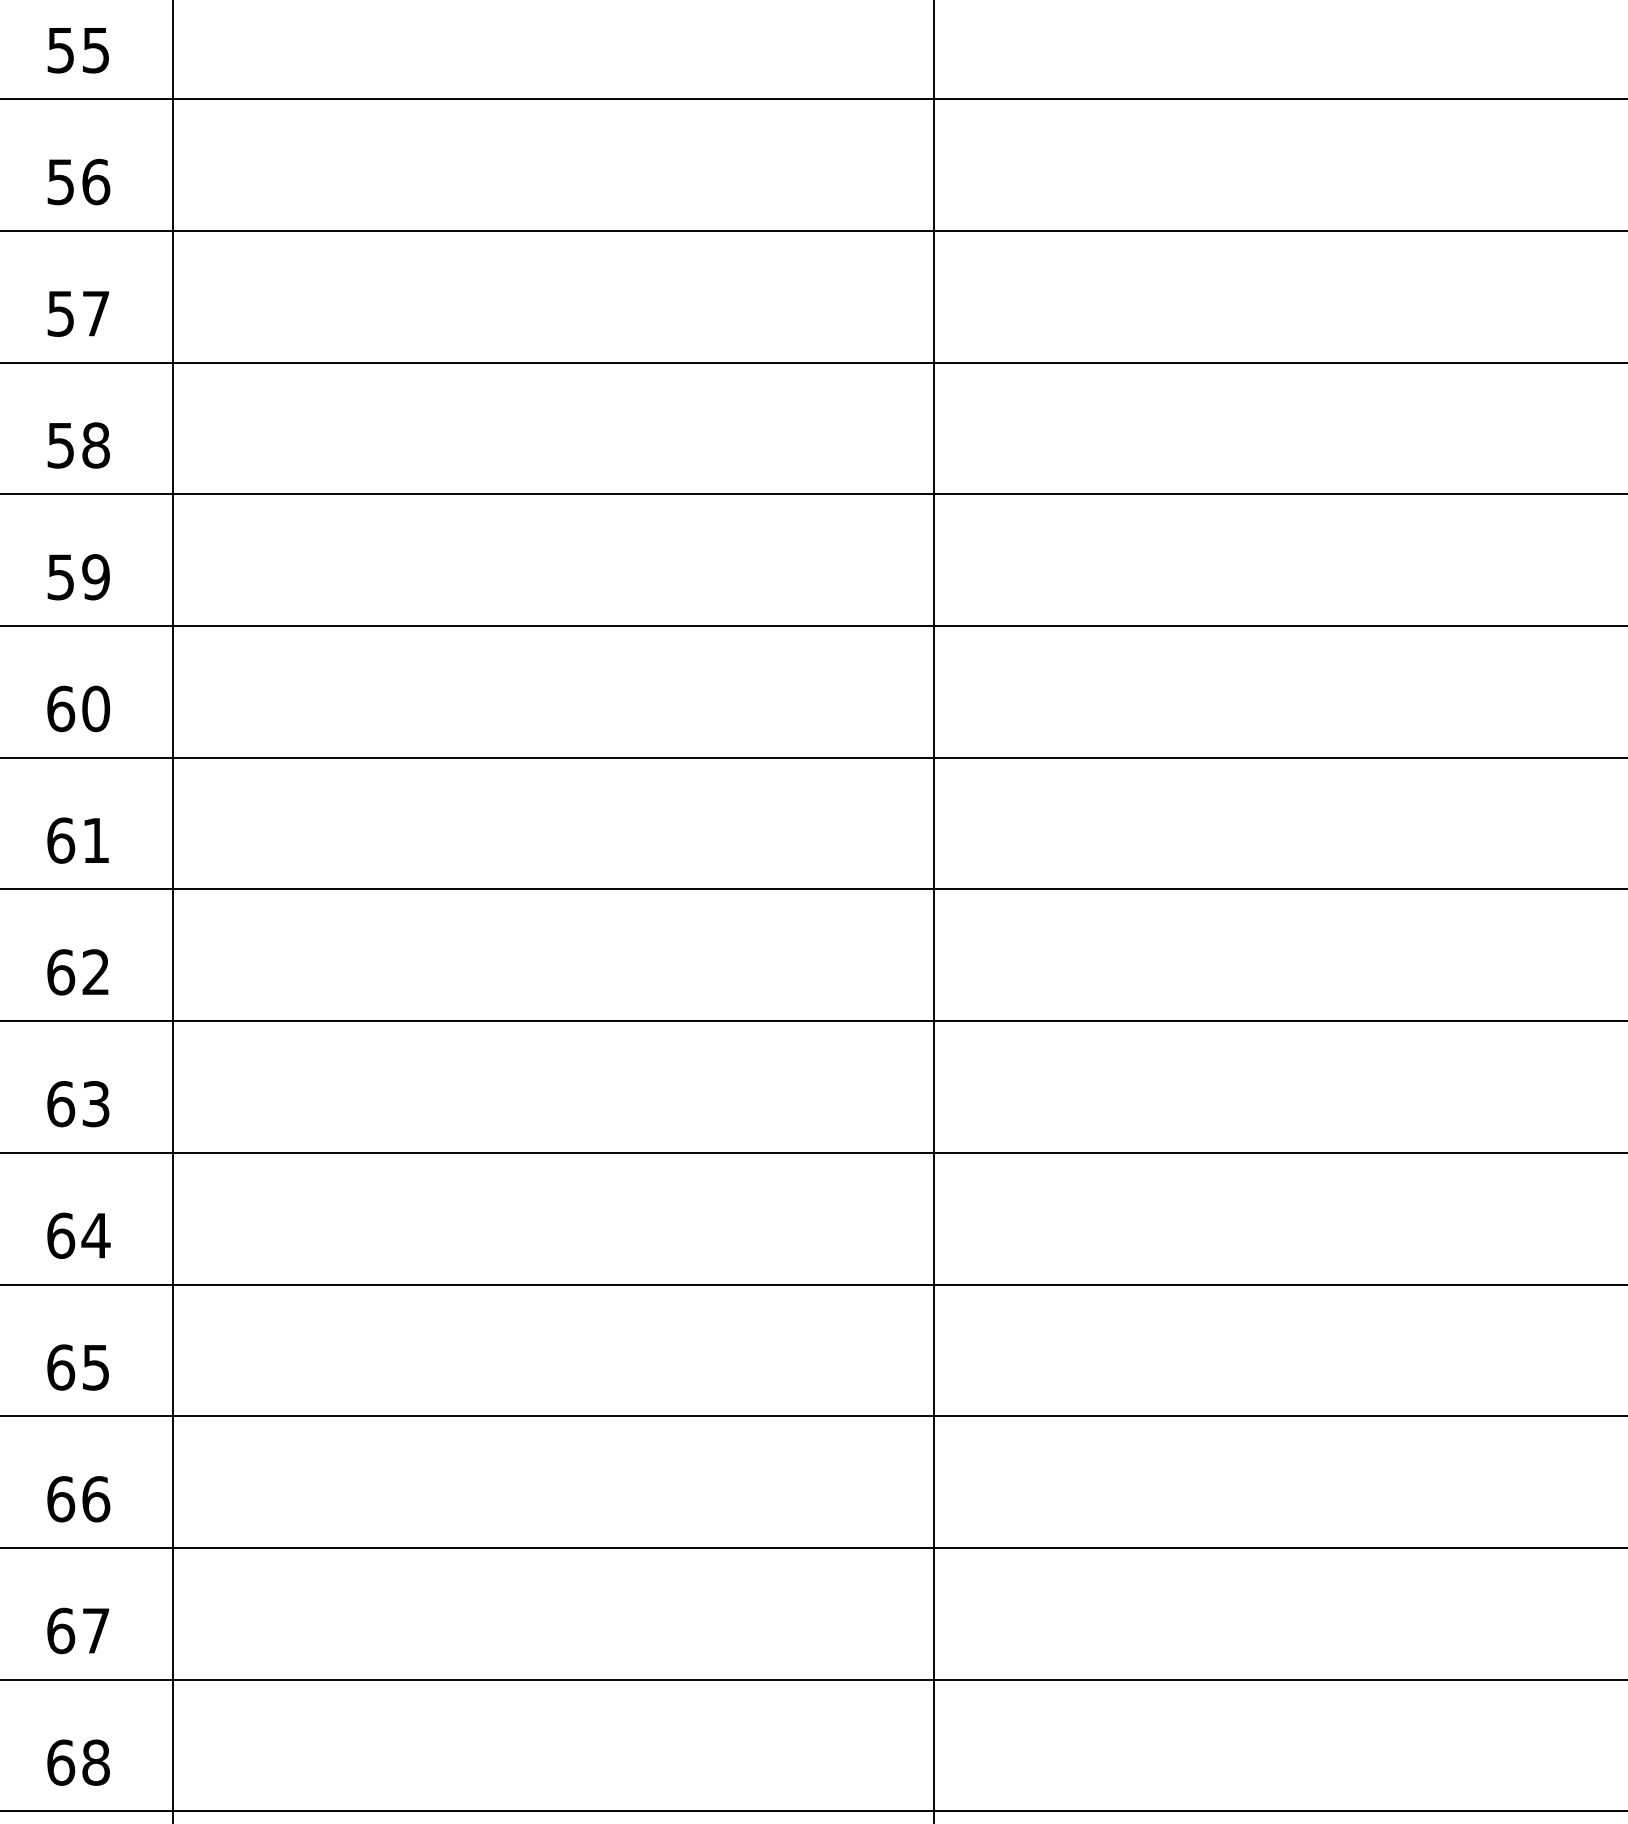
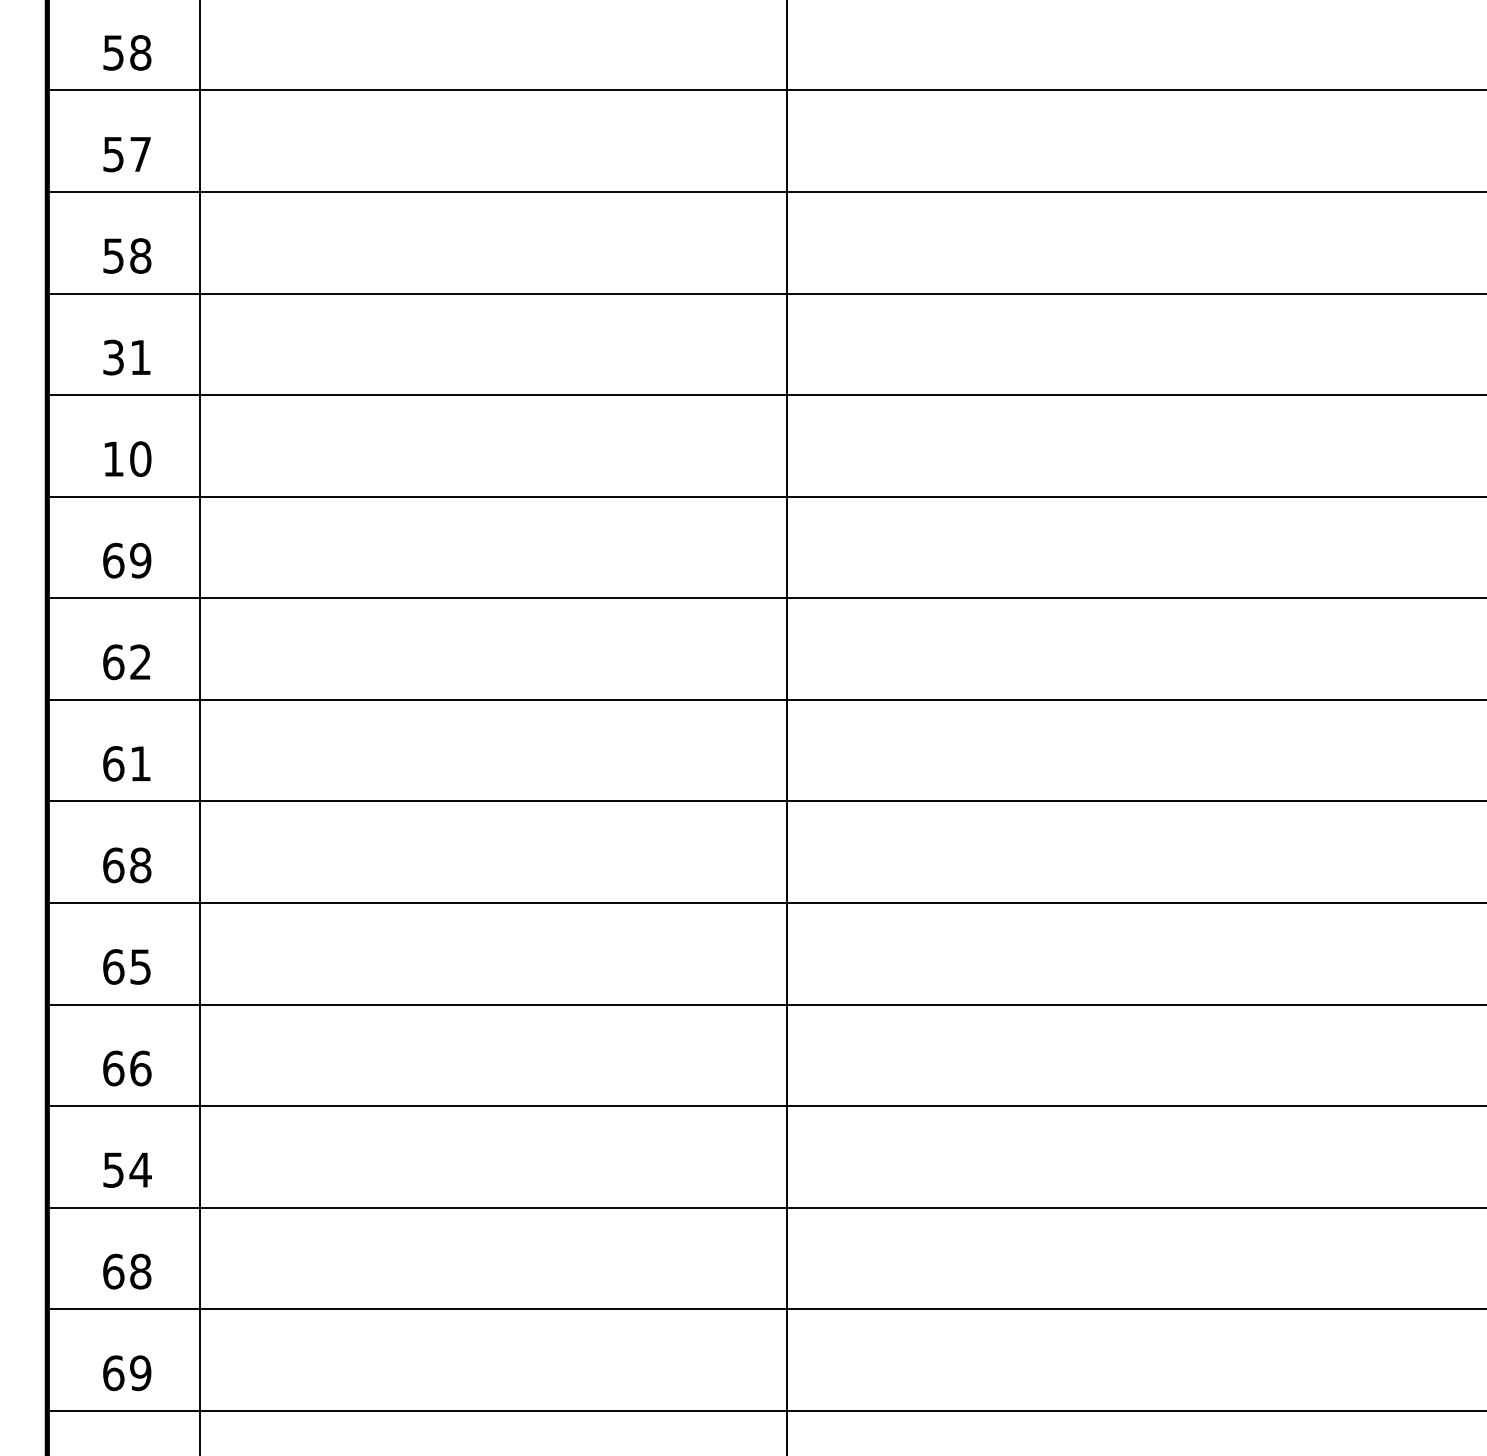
text: (95, 181) -> (140, 52), 56 -> 58
text: (78, 577) -> (127, 357), 59 -> 31
text: (60, 708) -> (113, 458), 60 -> 10
text: (95, 840) -> (140, 560), 61 -> 69
text: (95, 1103) -> (140, 763), 63 -> 61
text: (95, 1235) -> (140, 865), 64 -> 68
text: (78, 1630) -> (127, 1169), 67 -> 54

